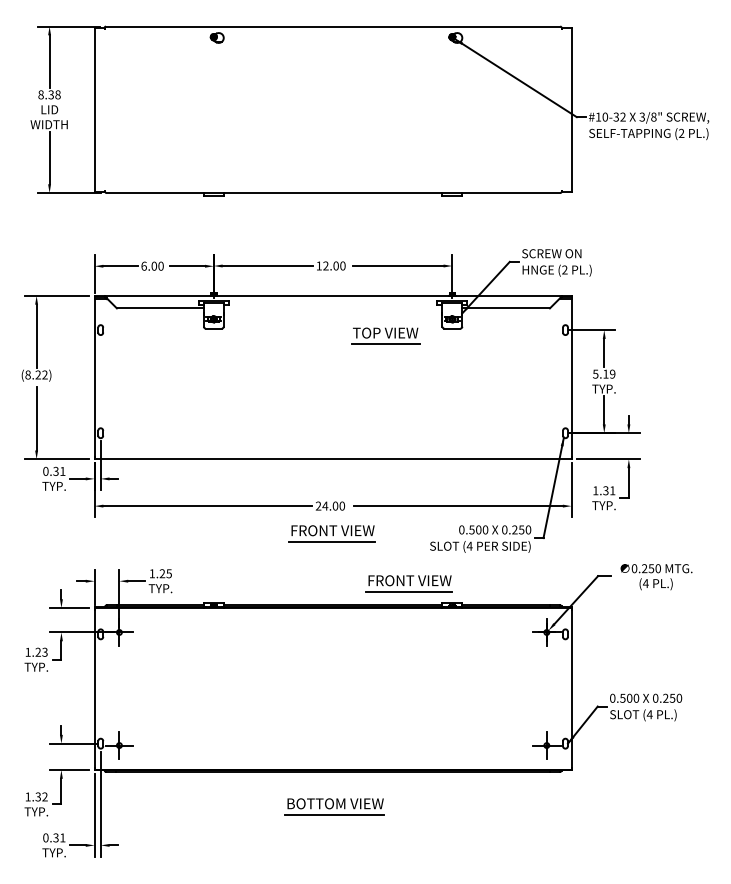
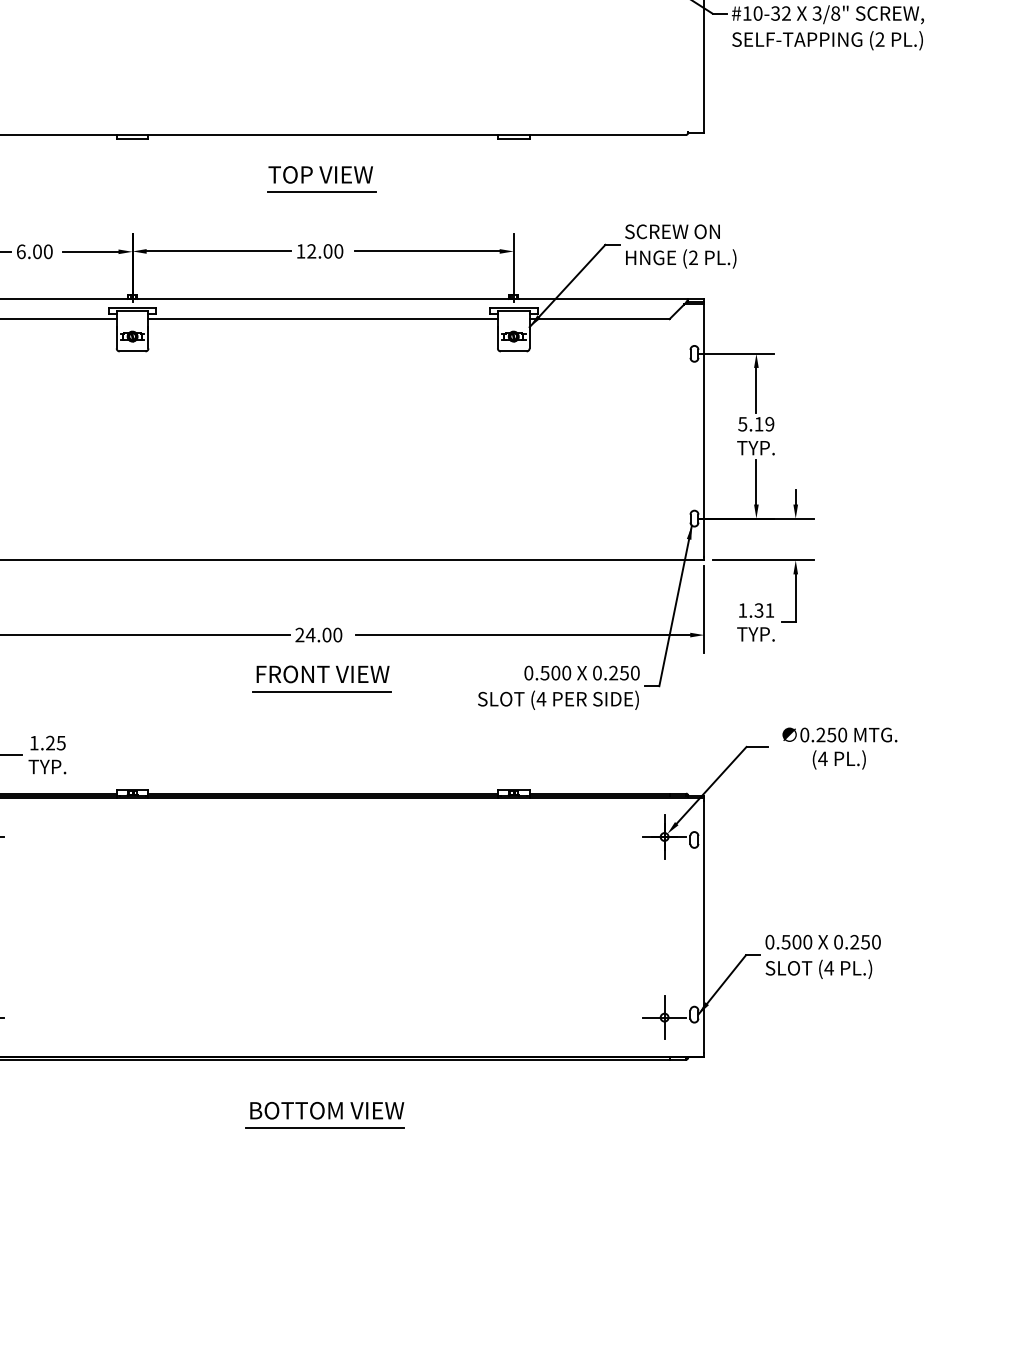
line: (332, 308) -> (322, 319), added
part: (385, 335) -> (320, 178), moved
part: (408, 583) -> (443, 758), removed

